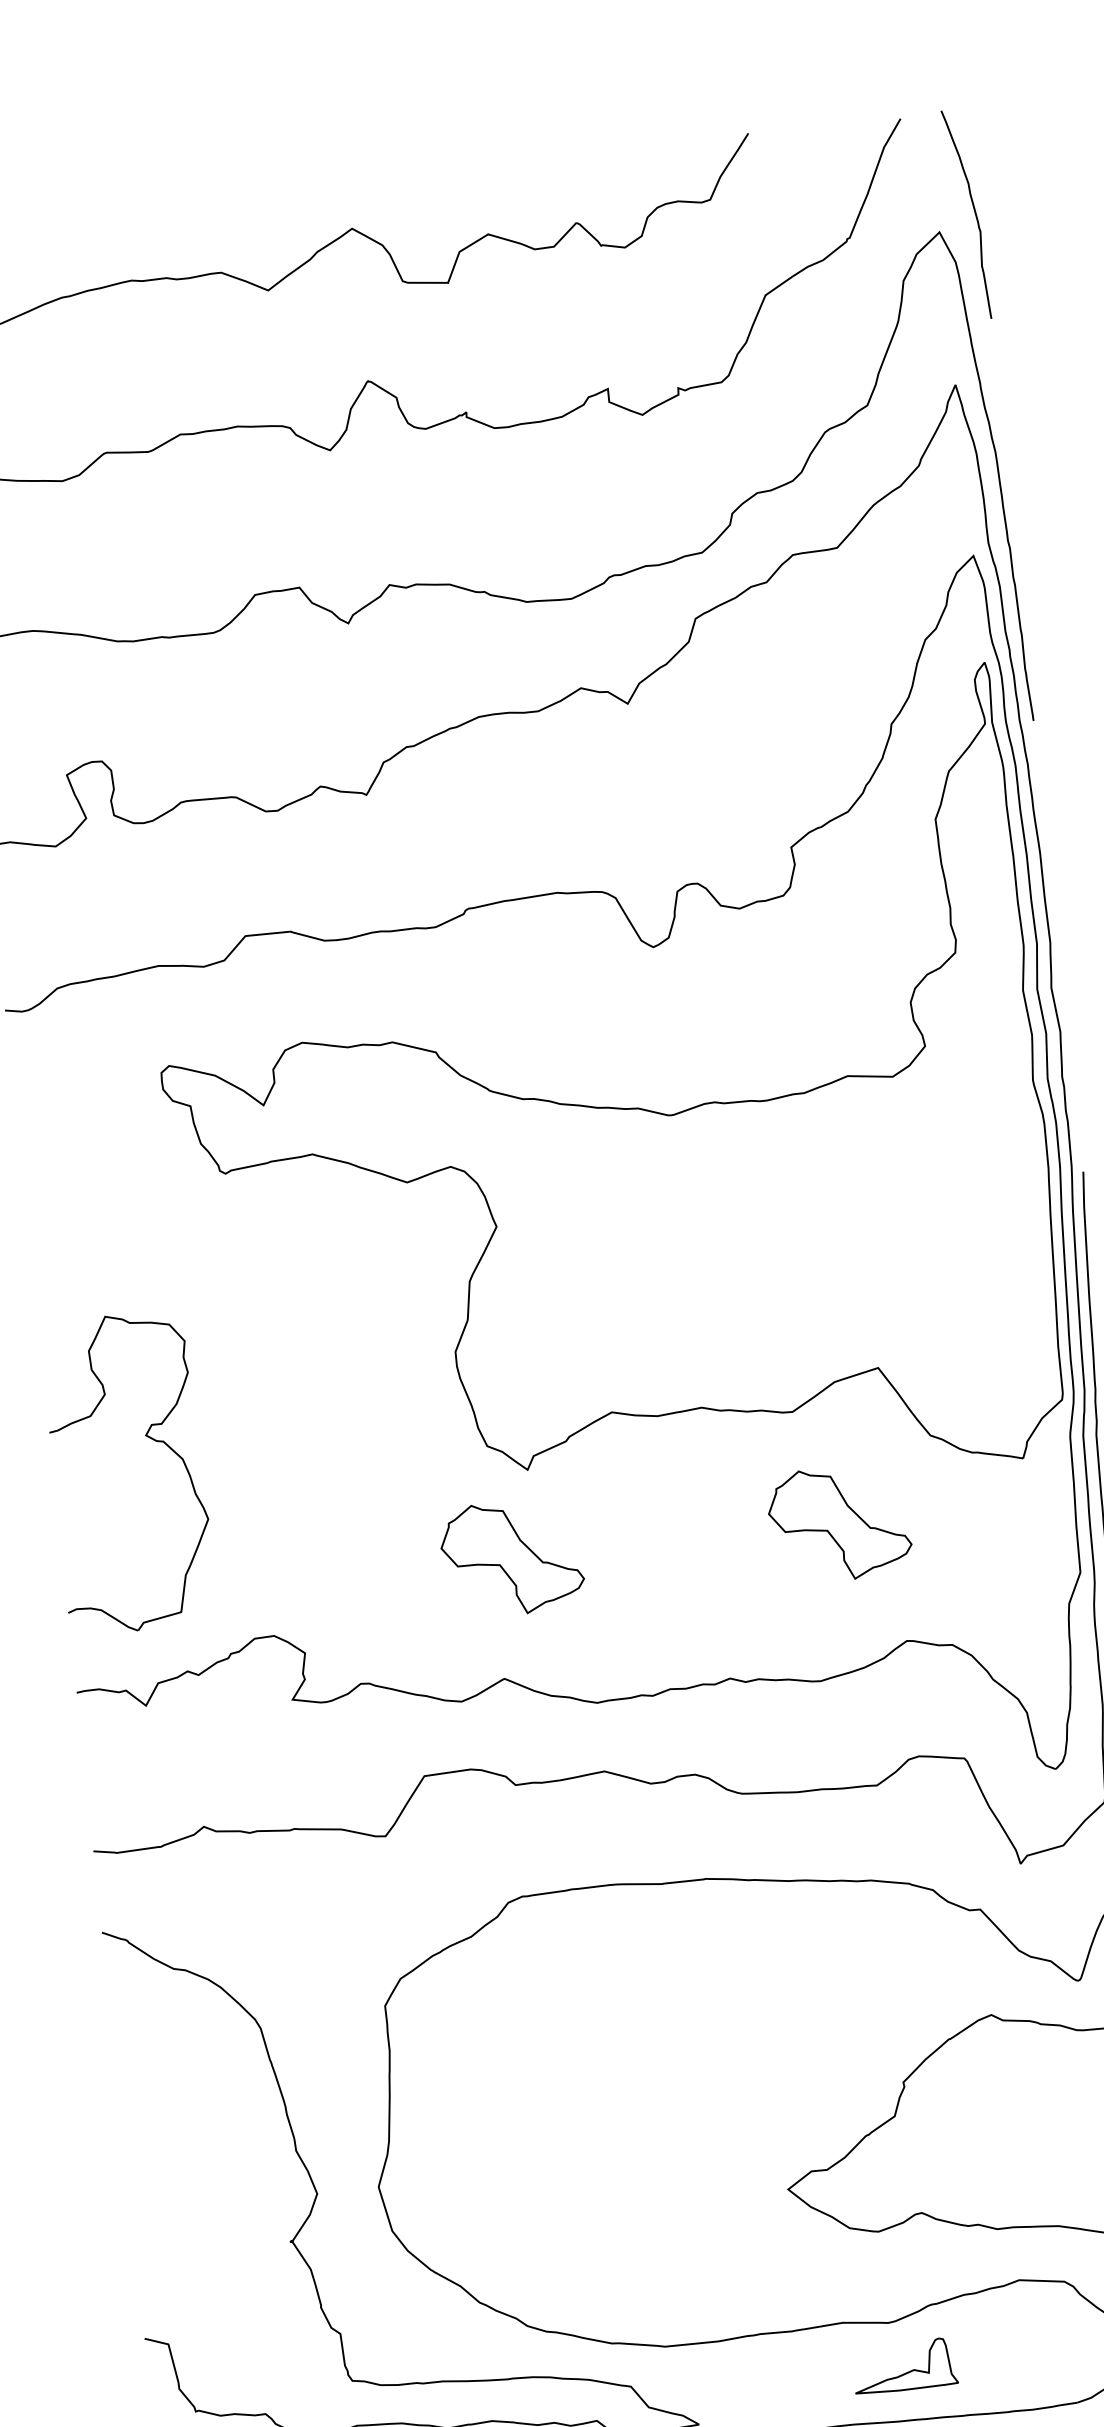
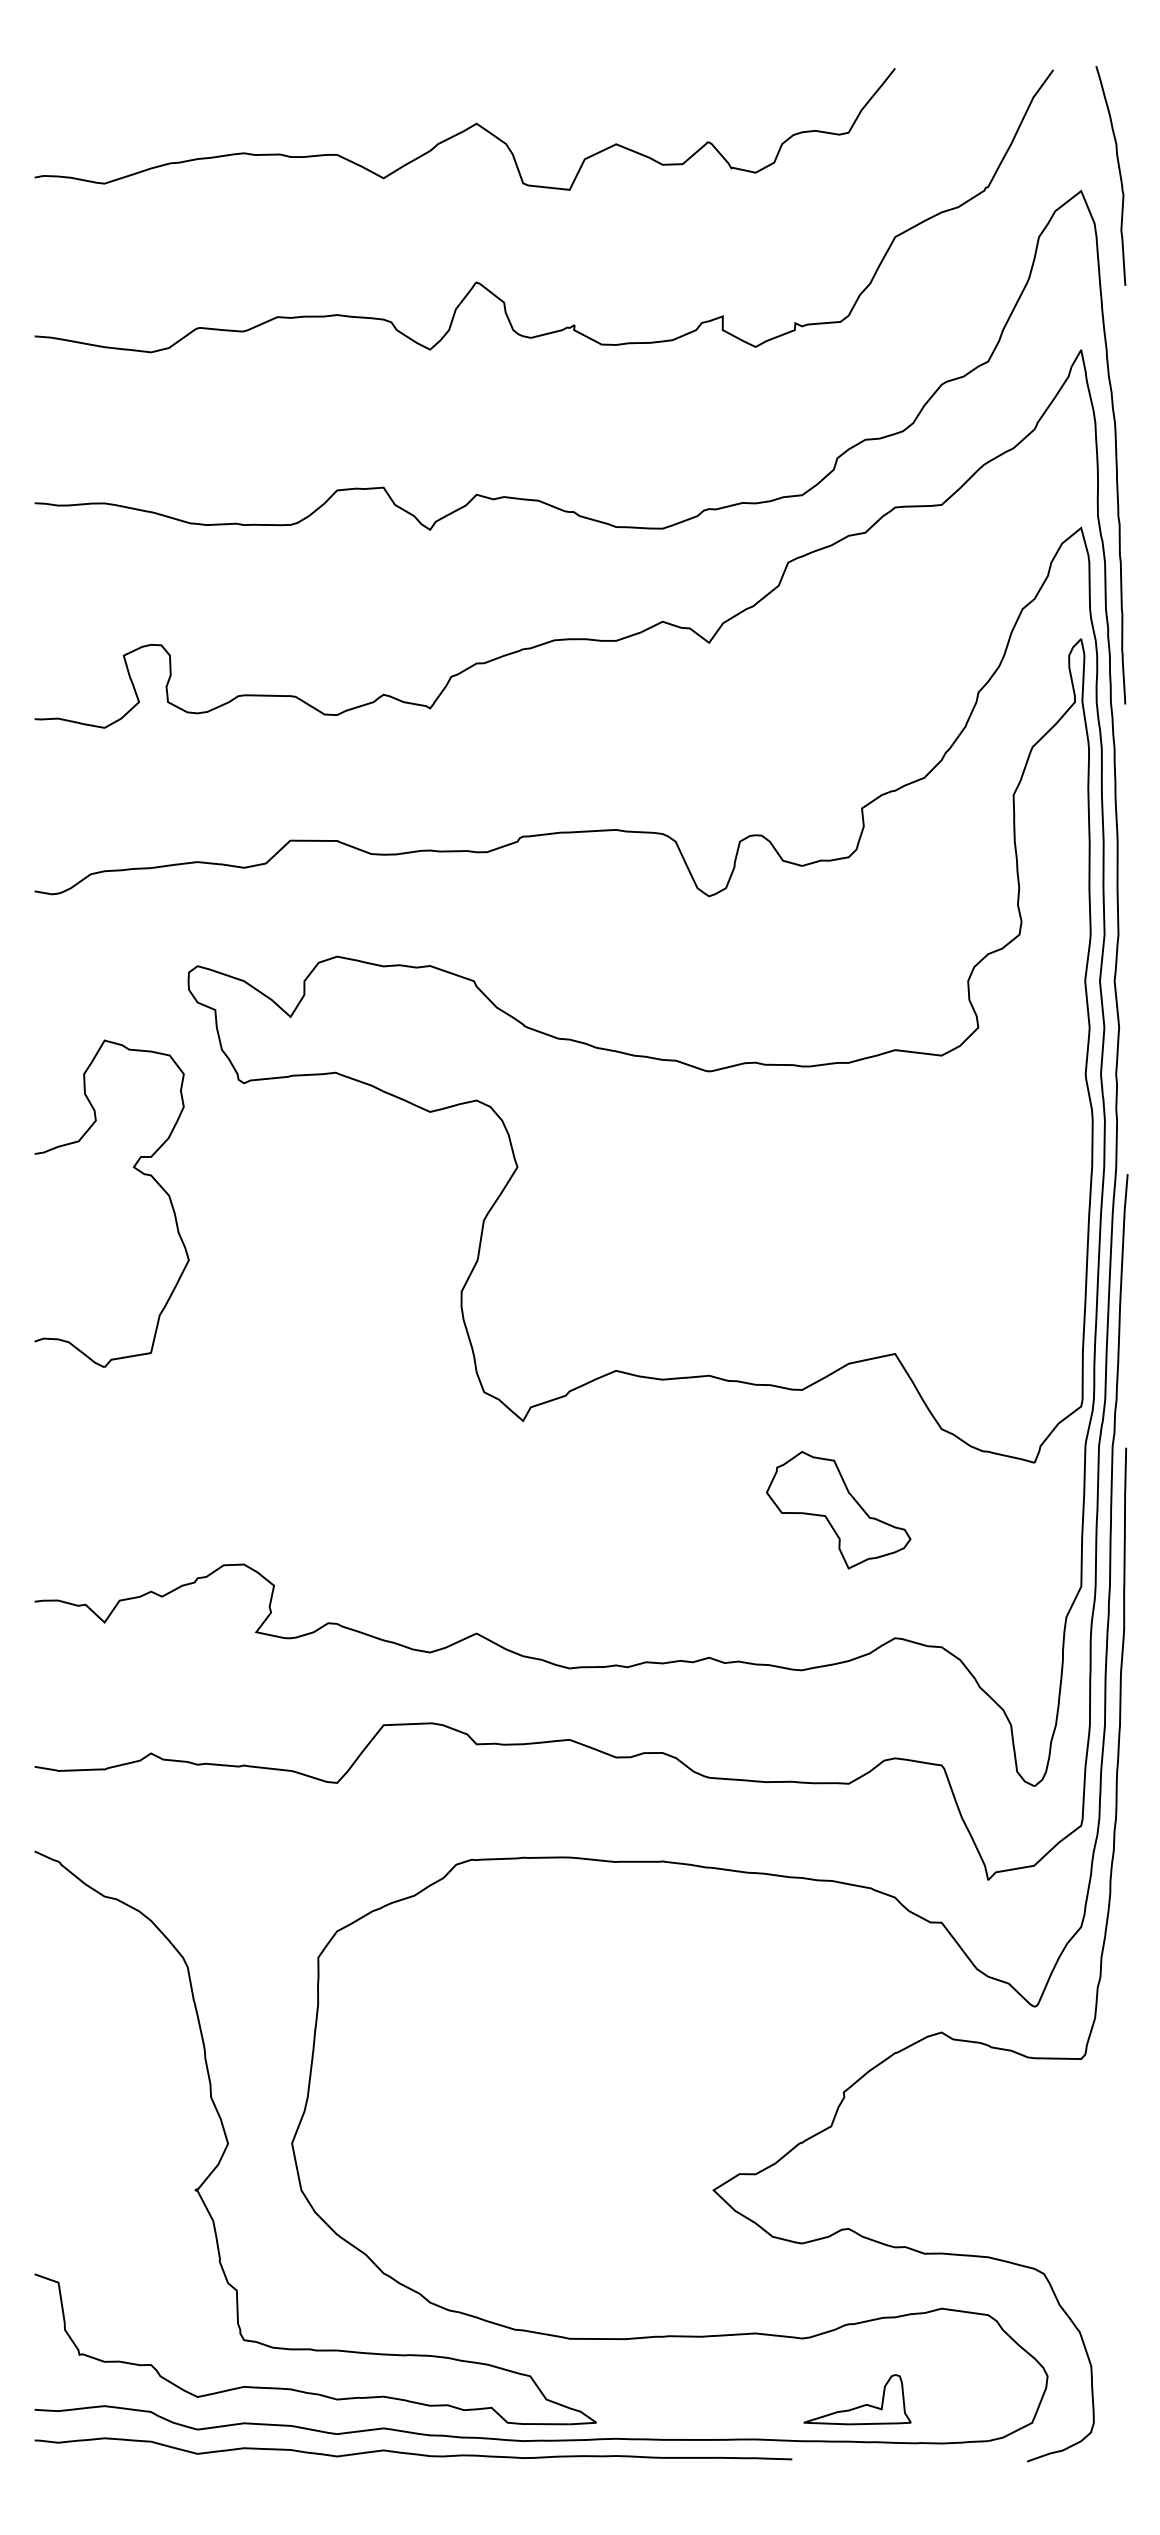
part: (148, 1438) -> (136, 1170), moved
part: (512, 1558) -> (497, 1510), removed
part: (908, 2371) -> (860, 2405), moved

